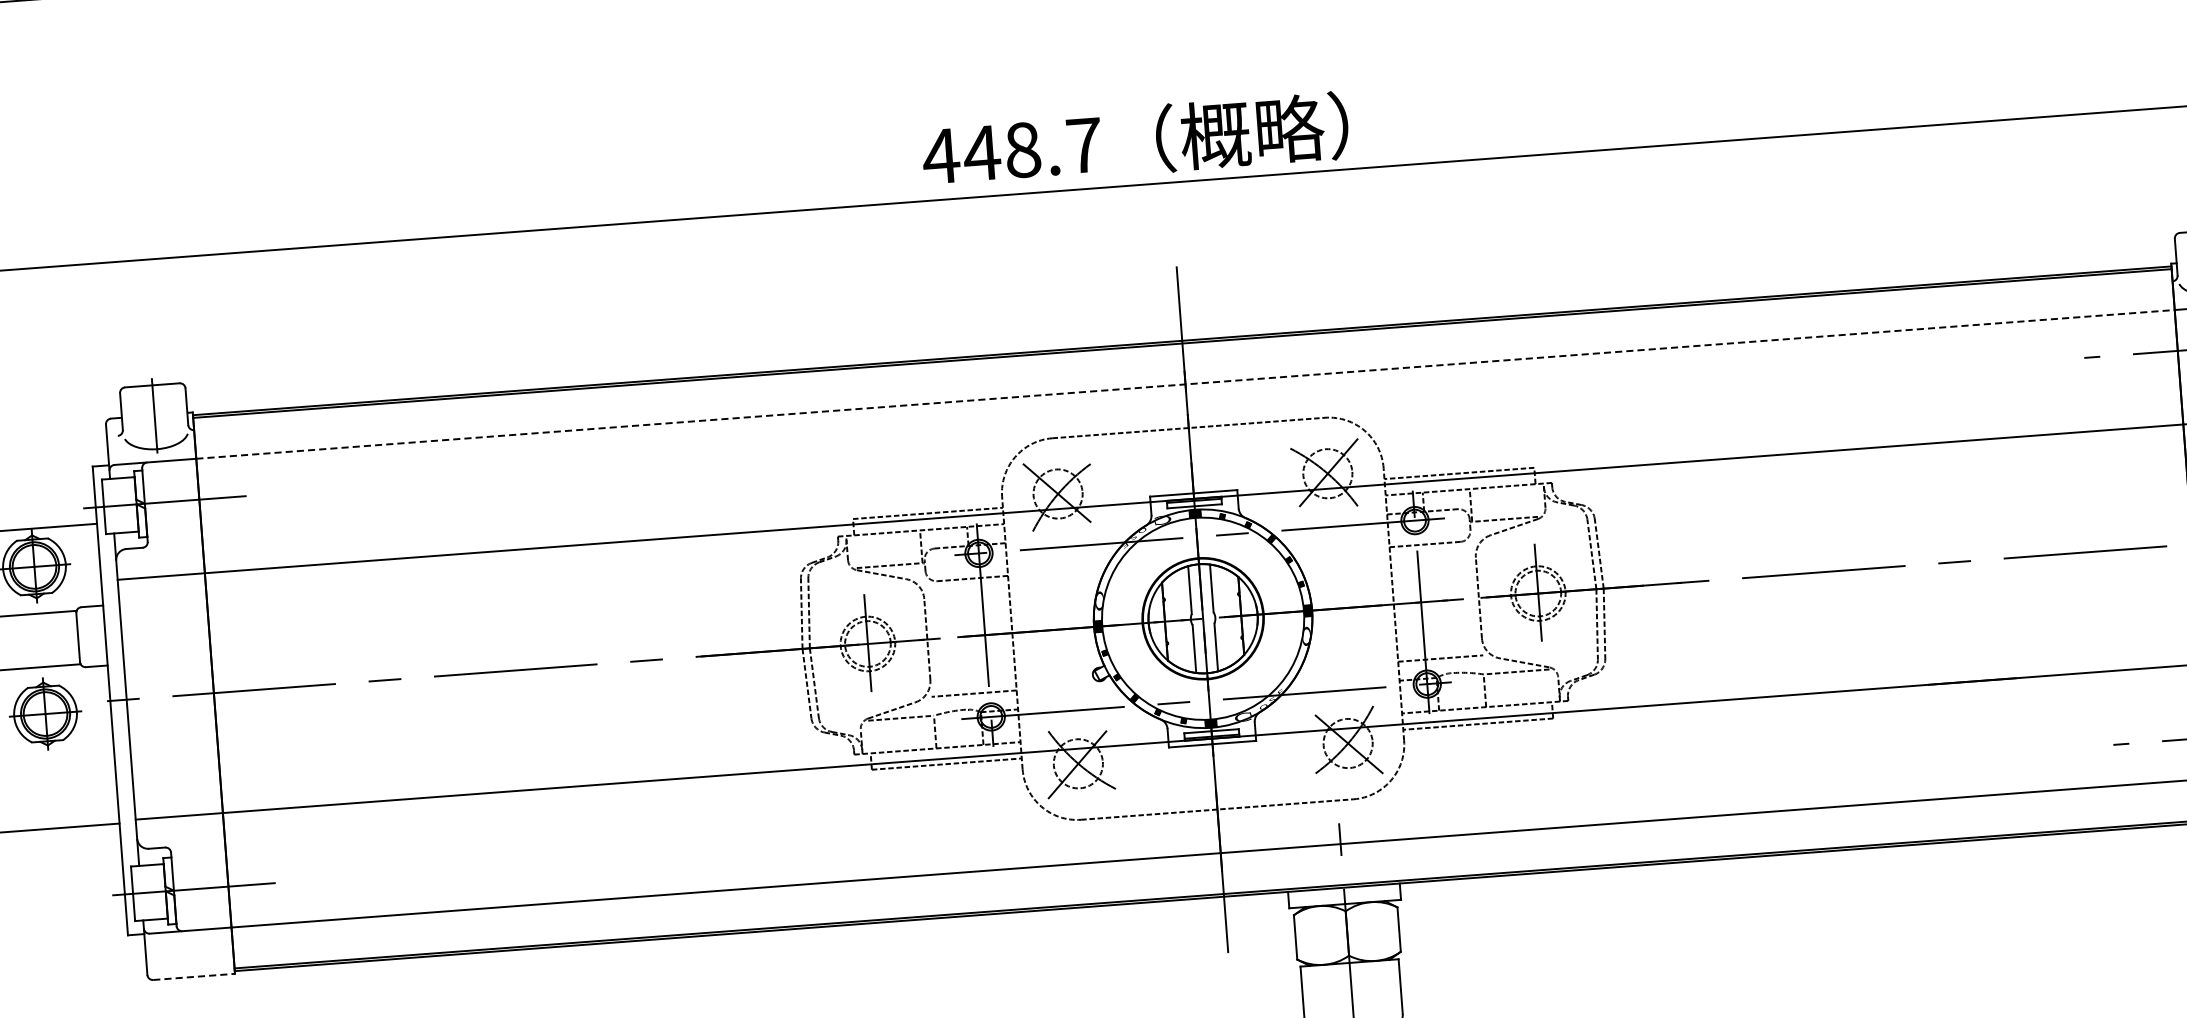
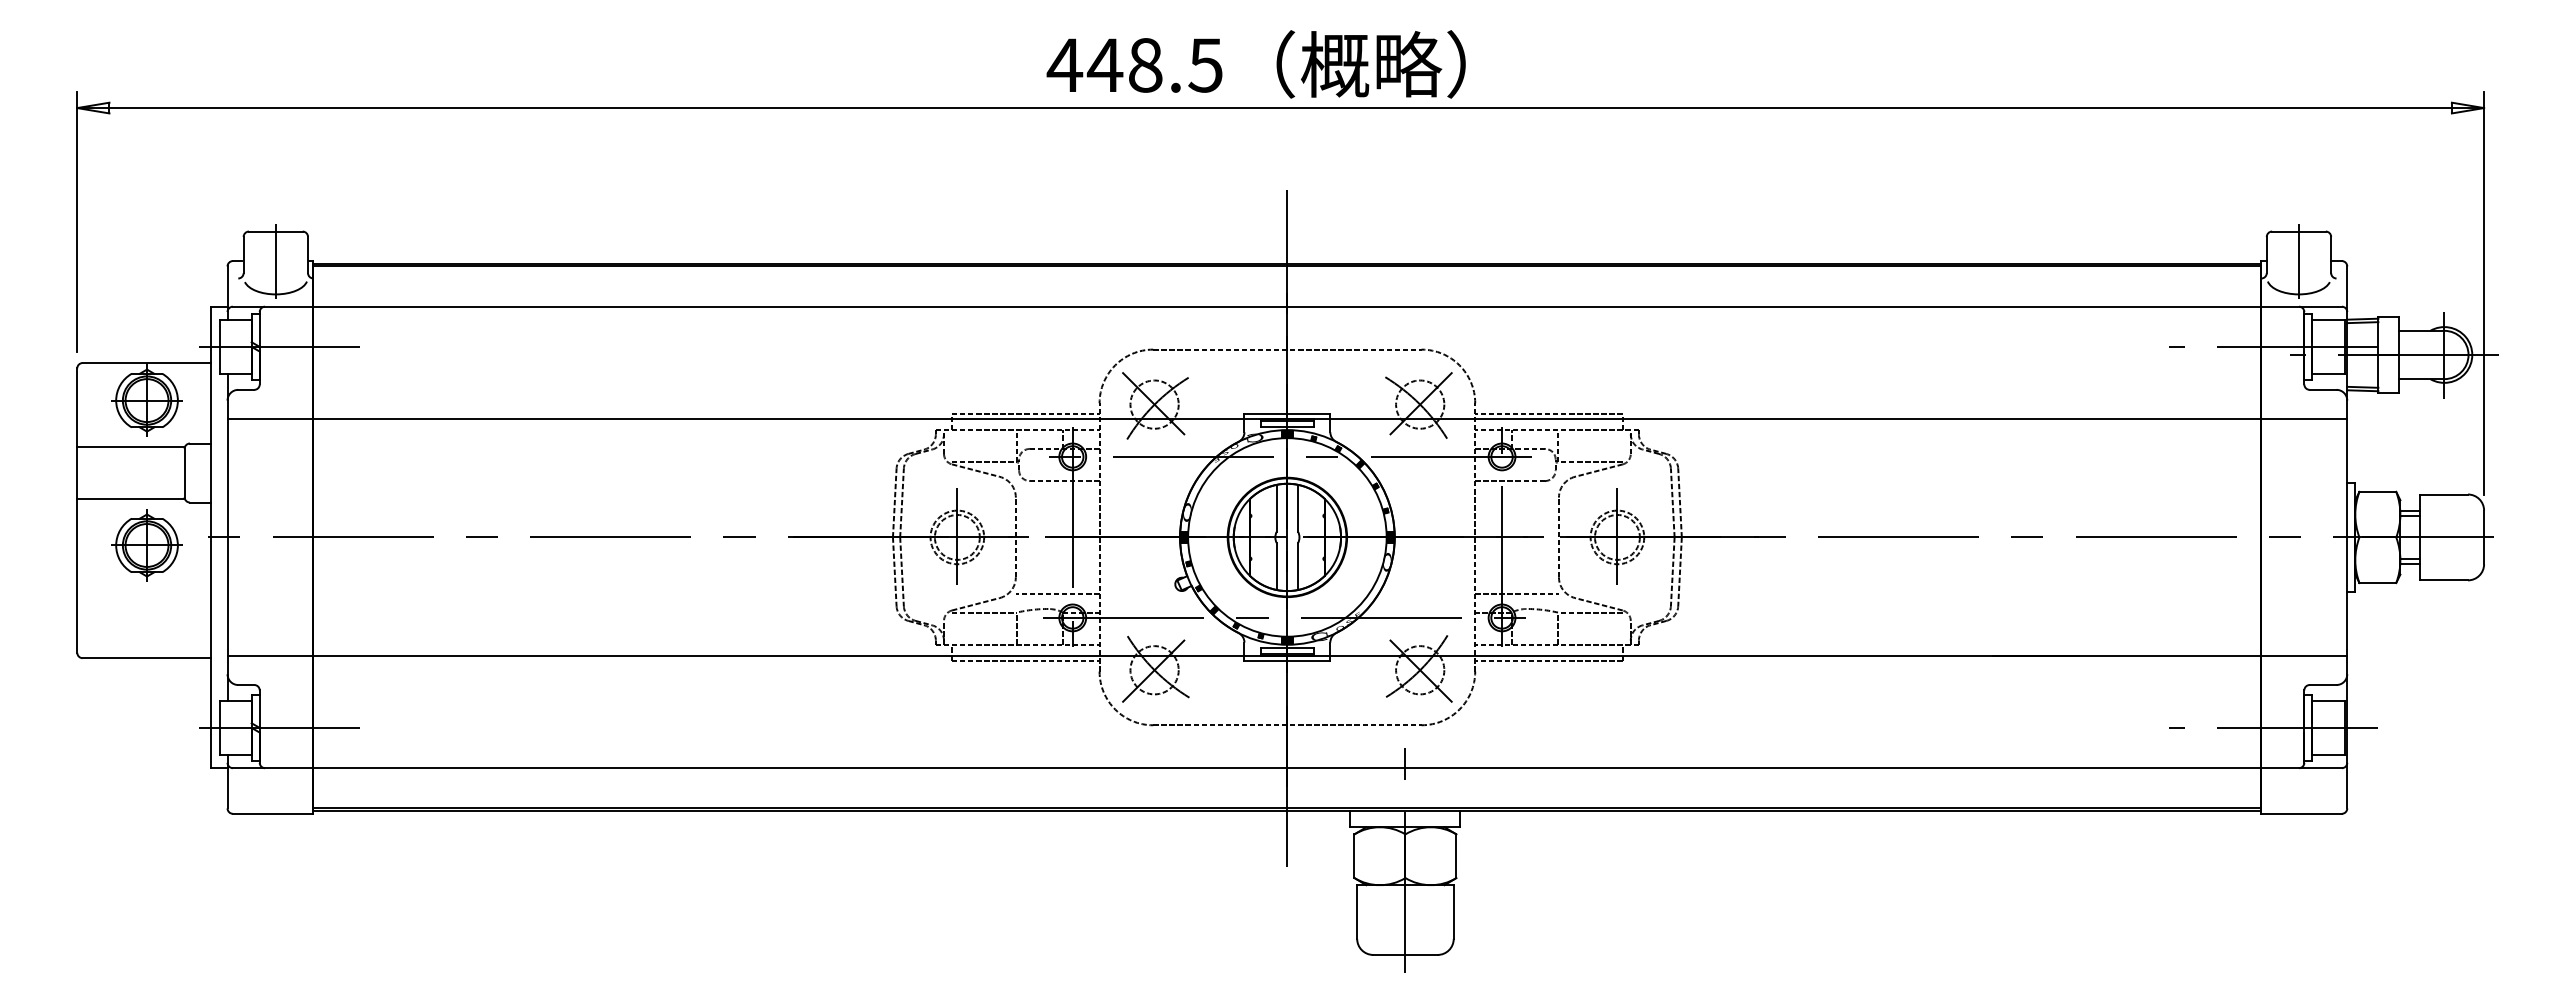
text: (1083, 145) -> (1205, 65), 448.7 -> 448.5
line: (1185, 384) -> (1287, 306), dashed -> solid
line: (194, 976) -> (273, 813), dashed -> solid

